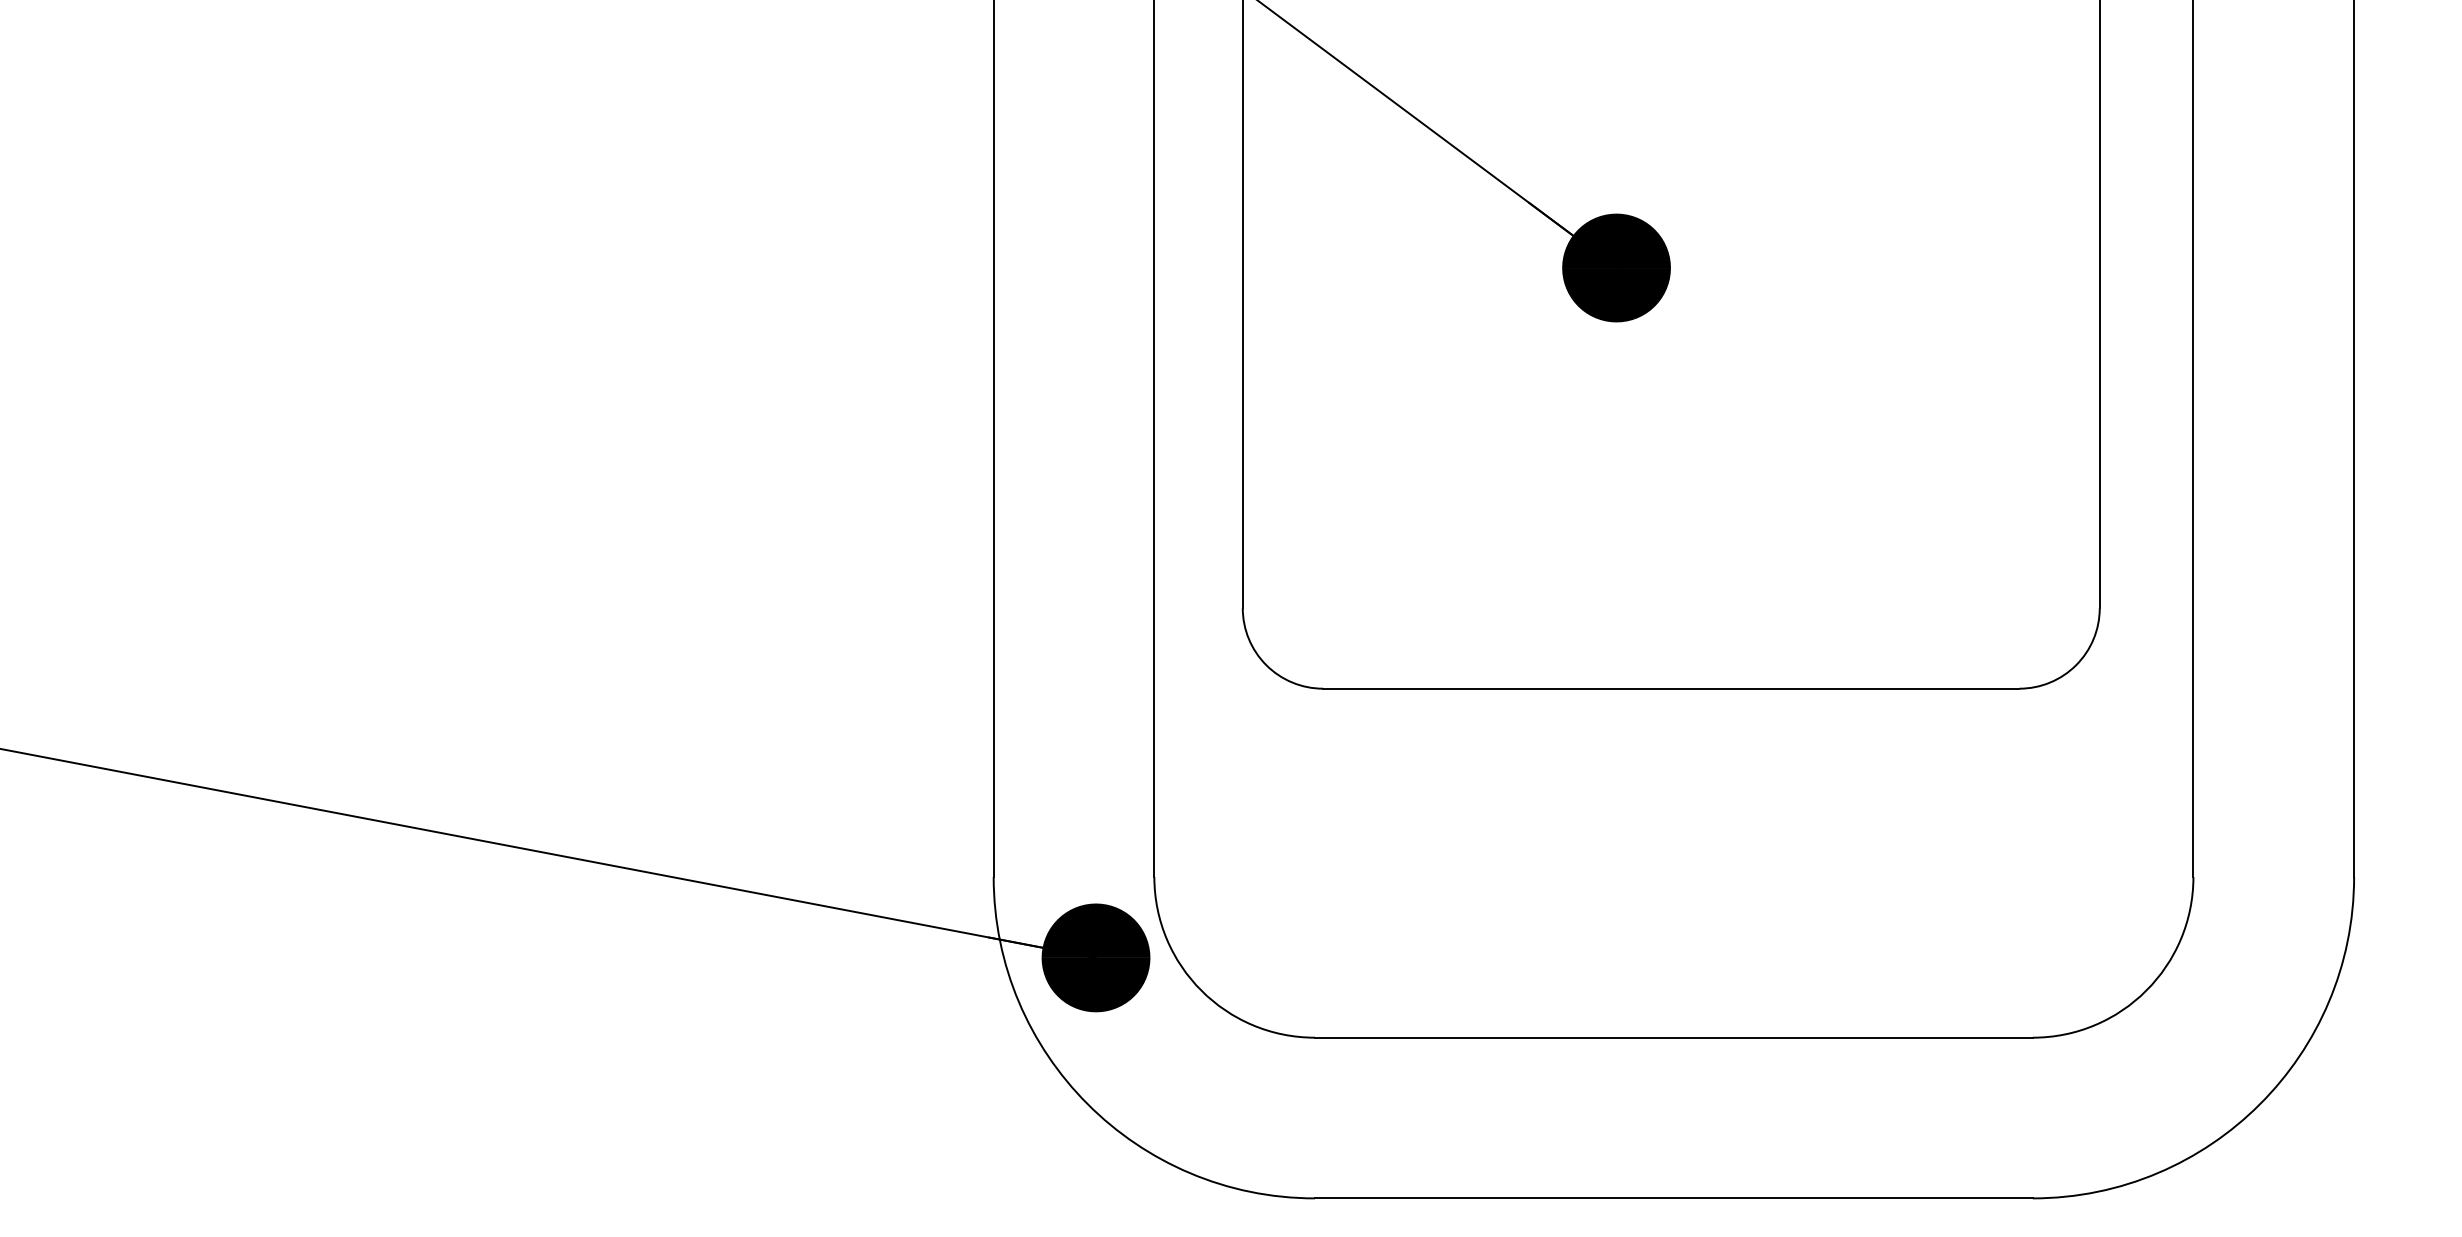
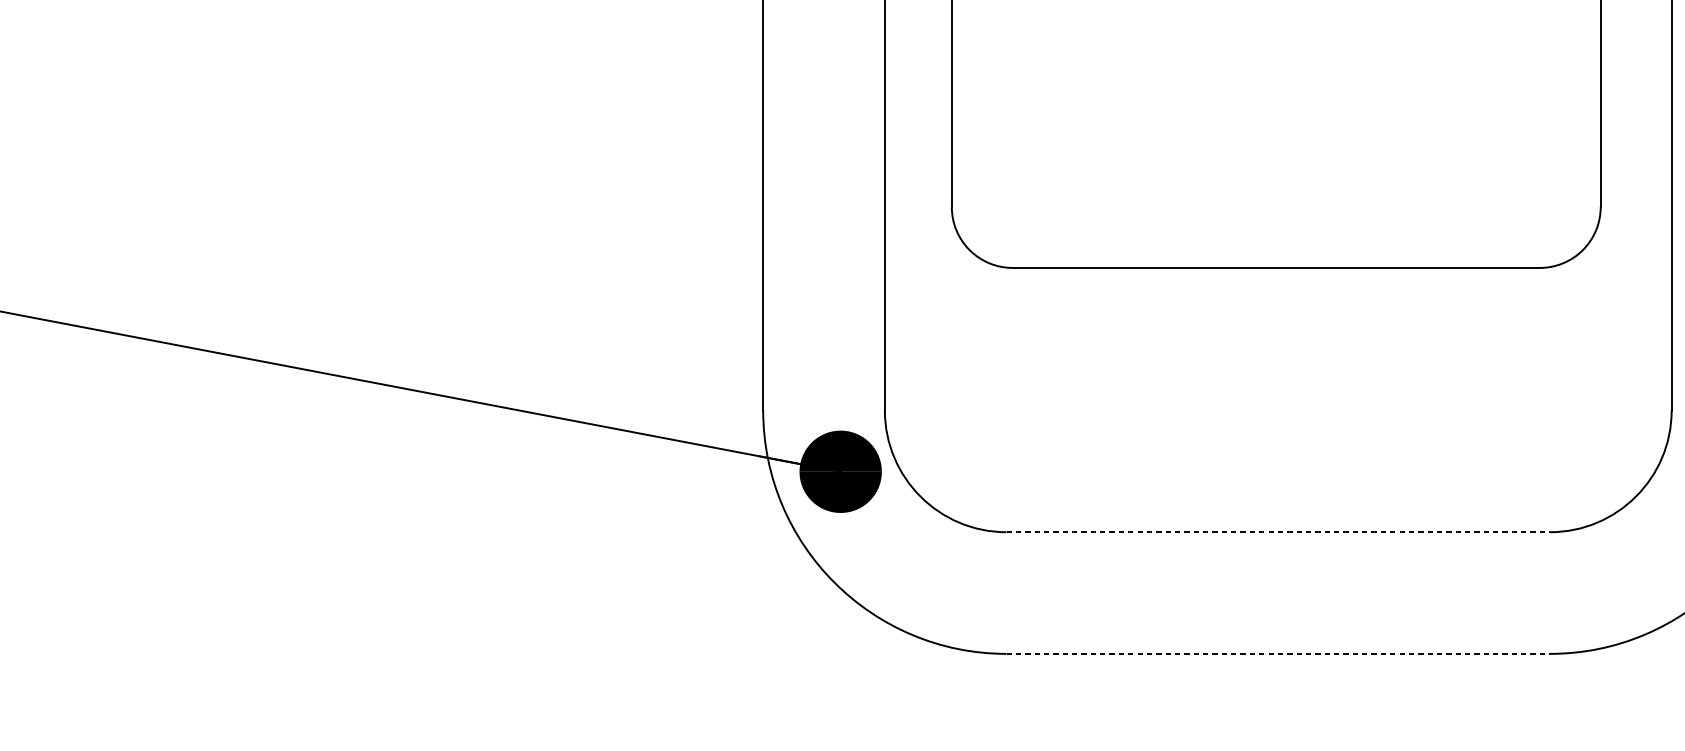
line: (1673, 1037) -> (1277, 532), solid -> dashed
line: (1673, 1198) -> (1277, 653), solid -> dashed

